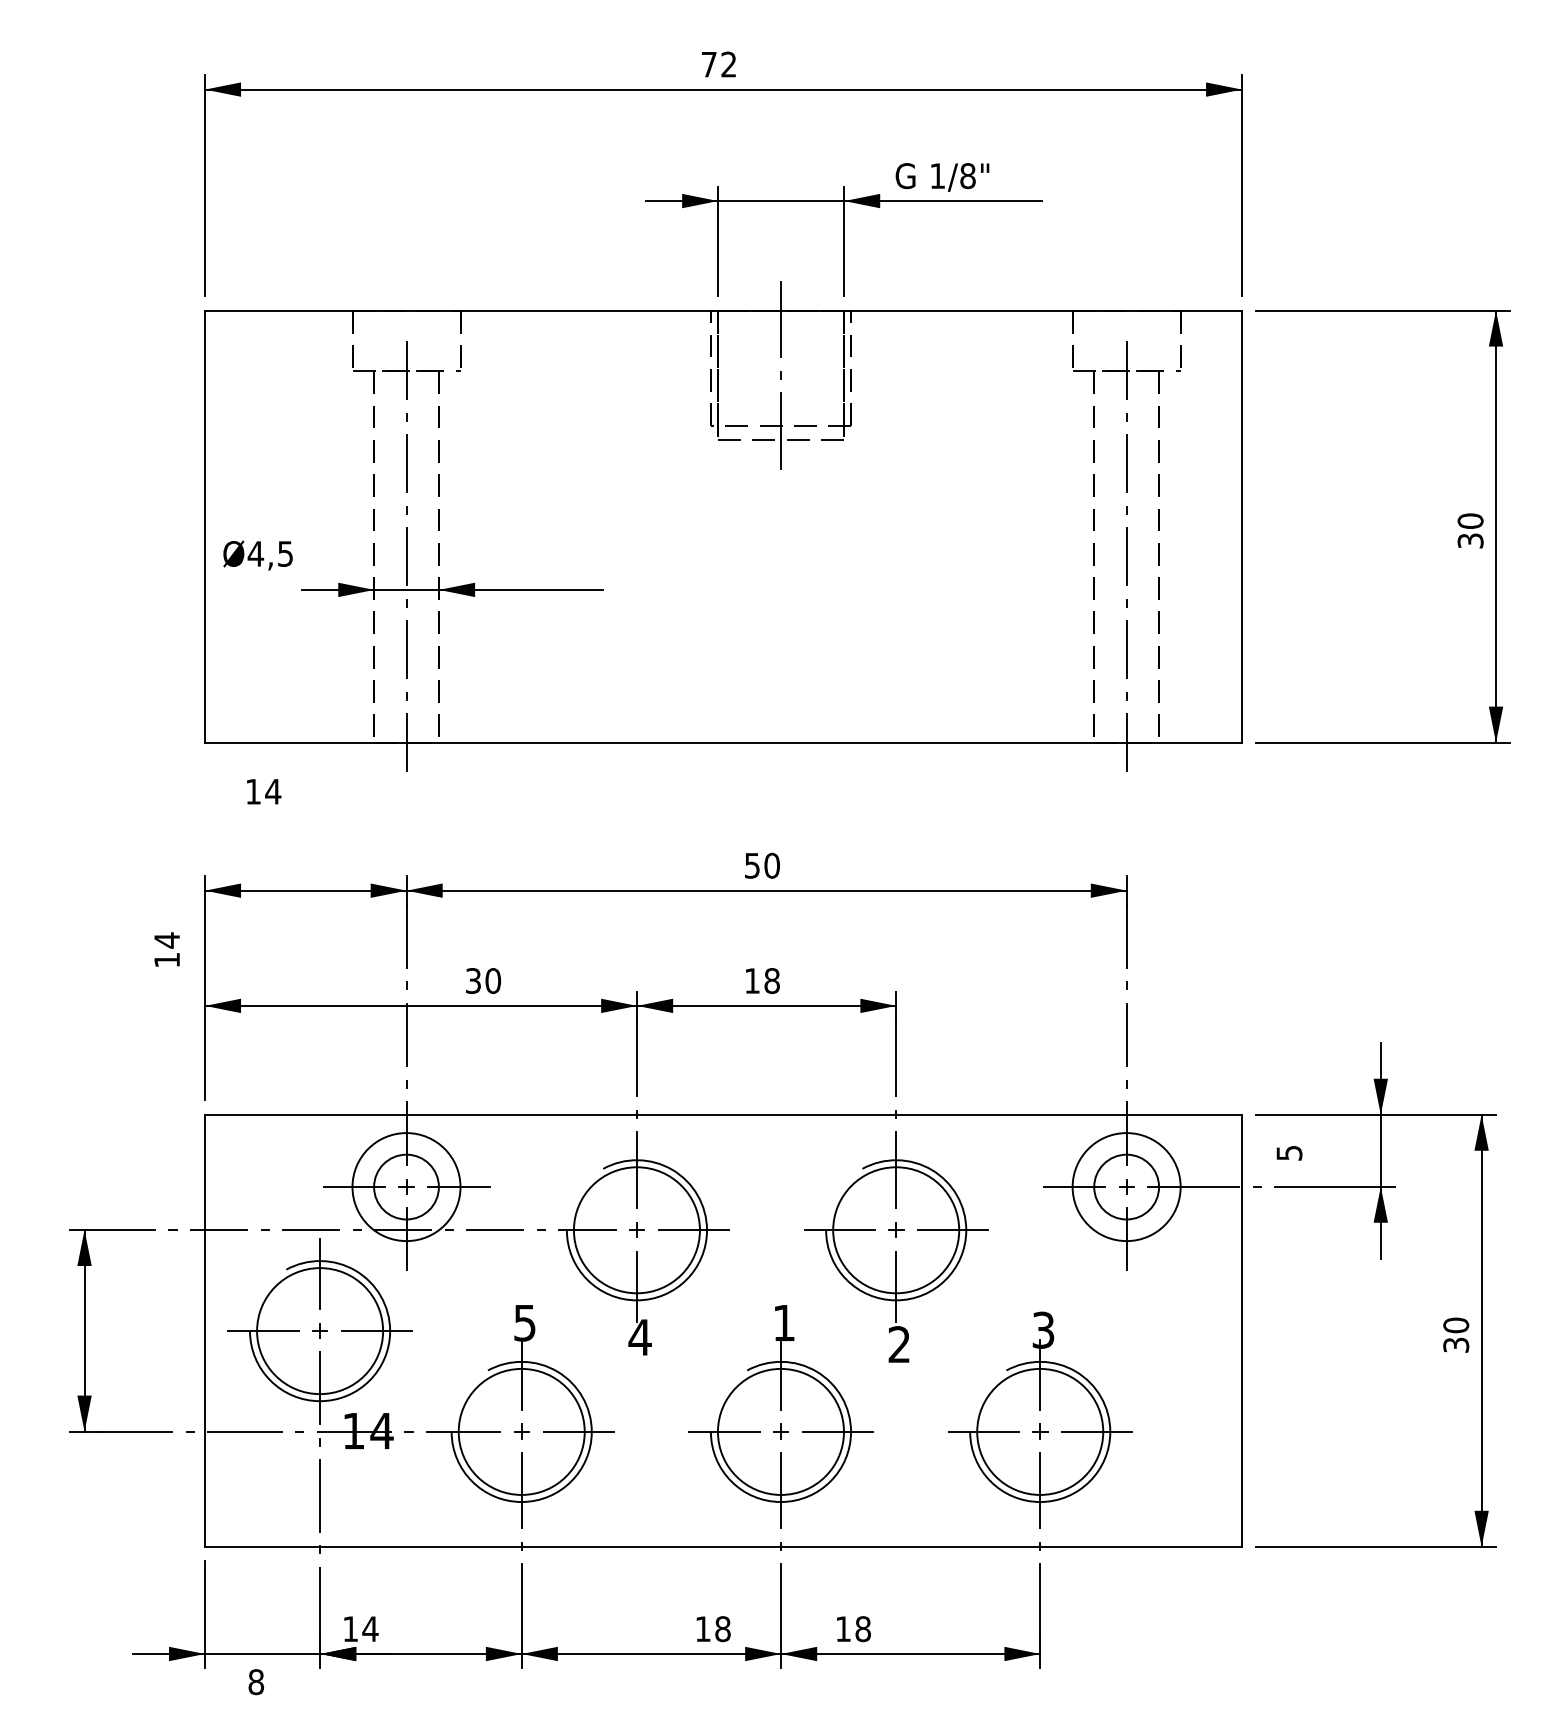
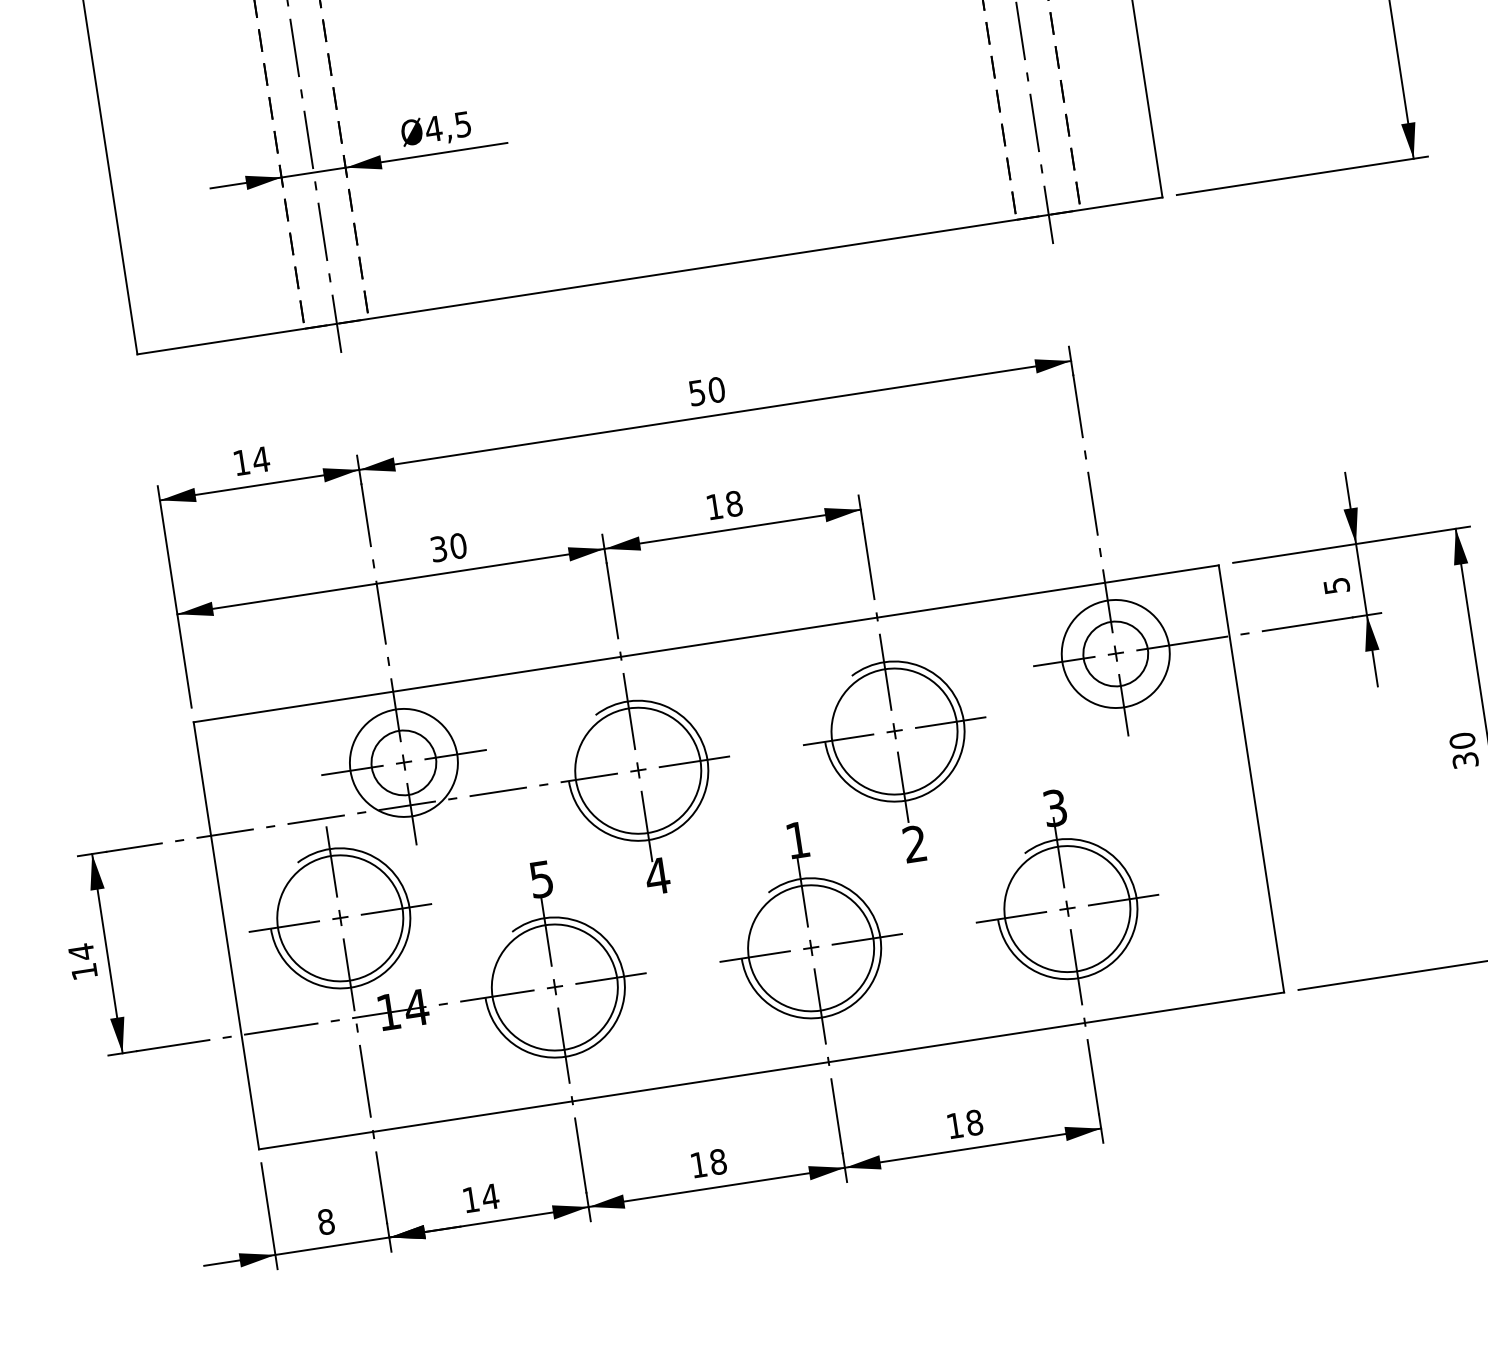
text: (257, 555) -> (435, 130), moved
text: (264, 791) -> (252, 460), moved
text: (166, 949) -> (82, 961), moved
text: (1289, 1153) -> (1336, 586), moved
text: (361, 1628) -> (481, 1197), moved
text: (713, 1629) -> (709, 1163), moved
text: (853, 1629) -> (965, 1124), moved
text: (256, 1682) -> (326, 1222), moved

